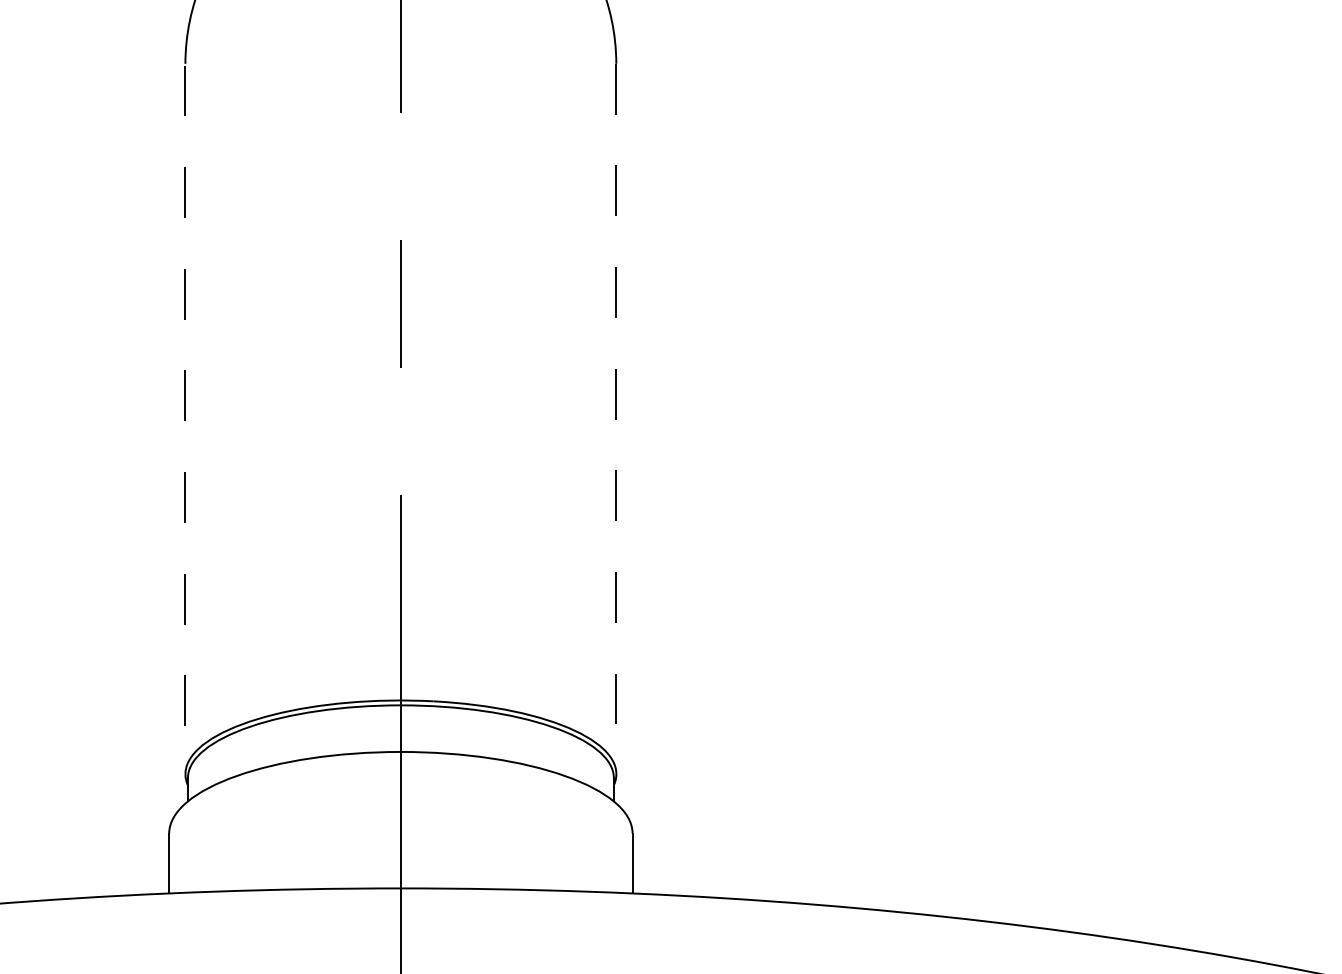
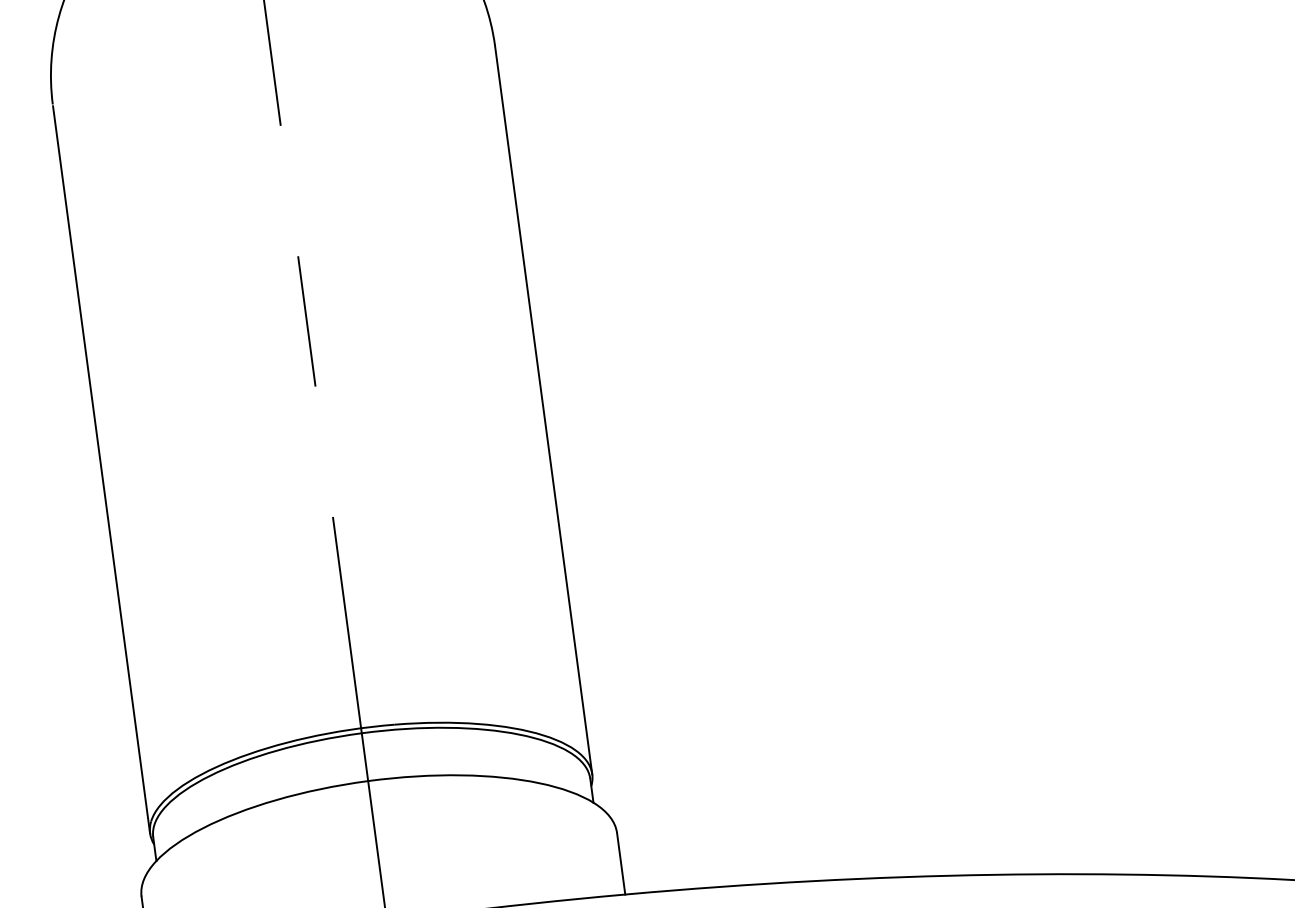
line: (616, 419) -> (543, 410), dashed -> solid
line: (185, 420) -> (101, 470), dashed -> solid

